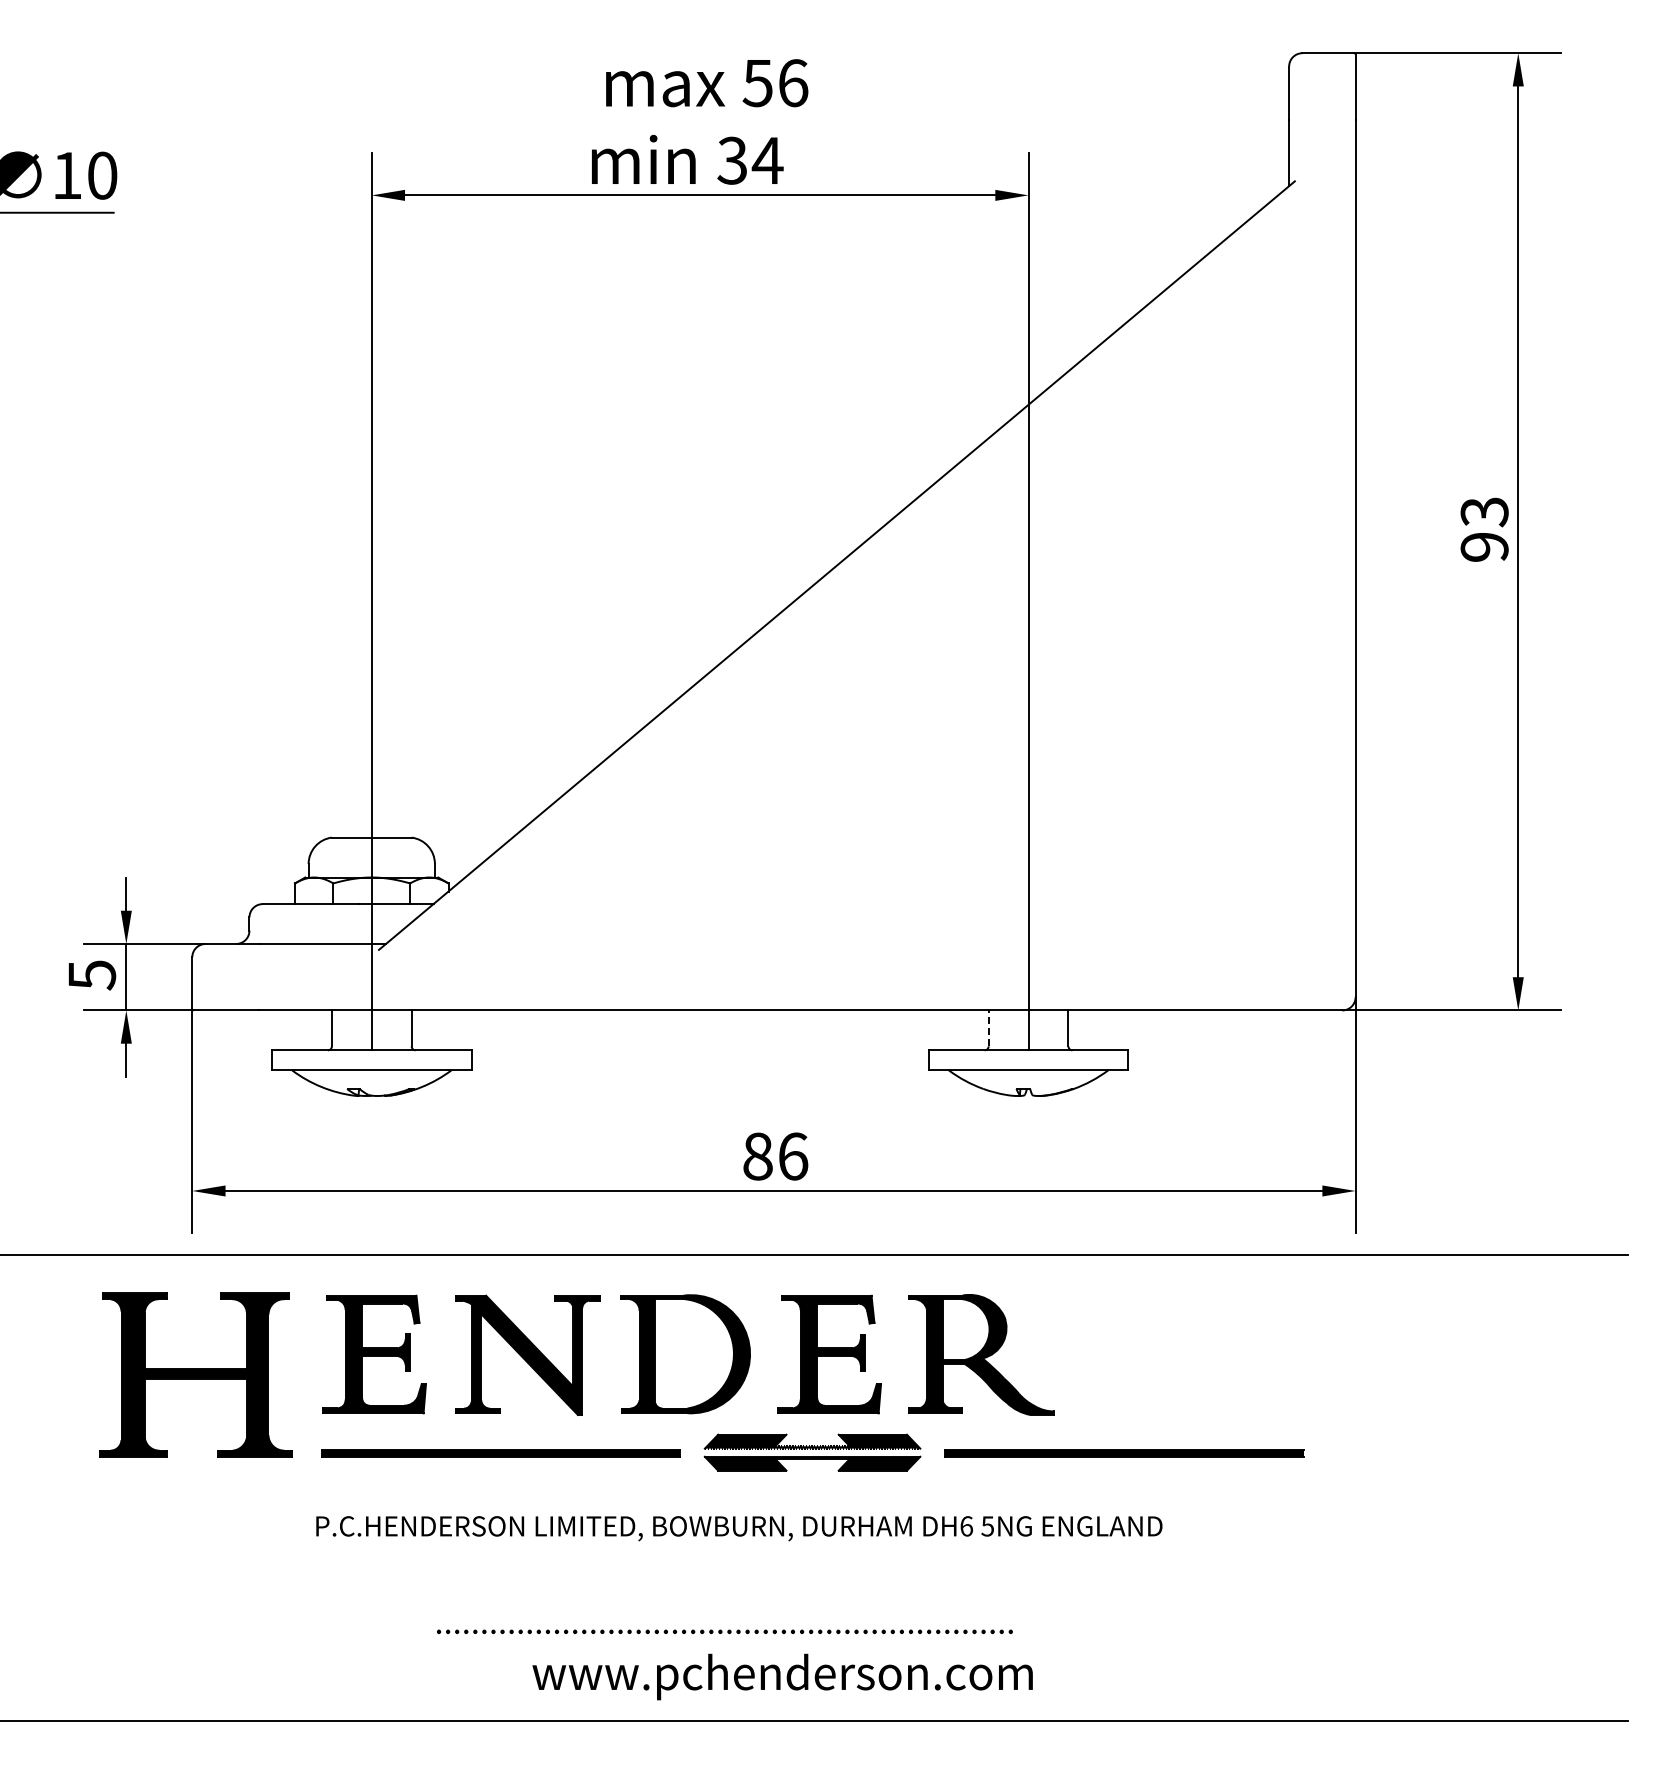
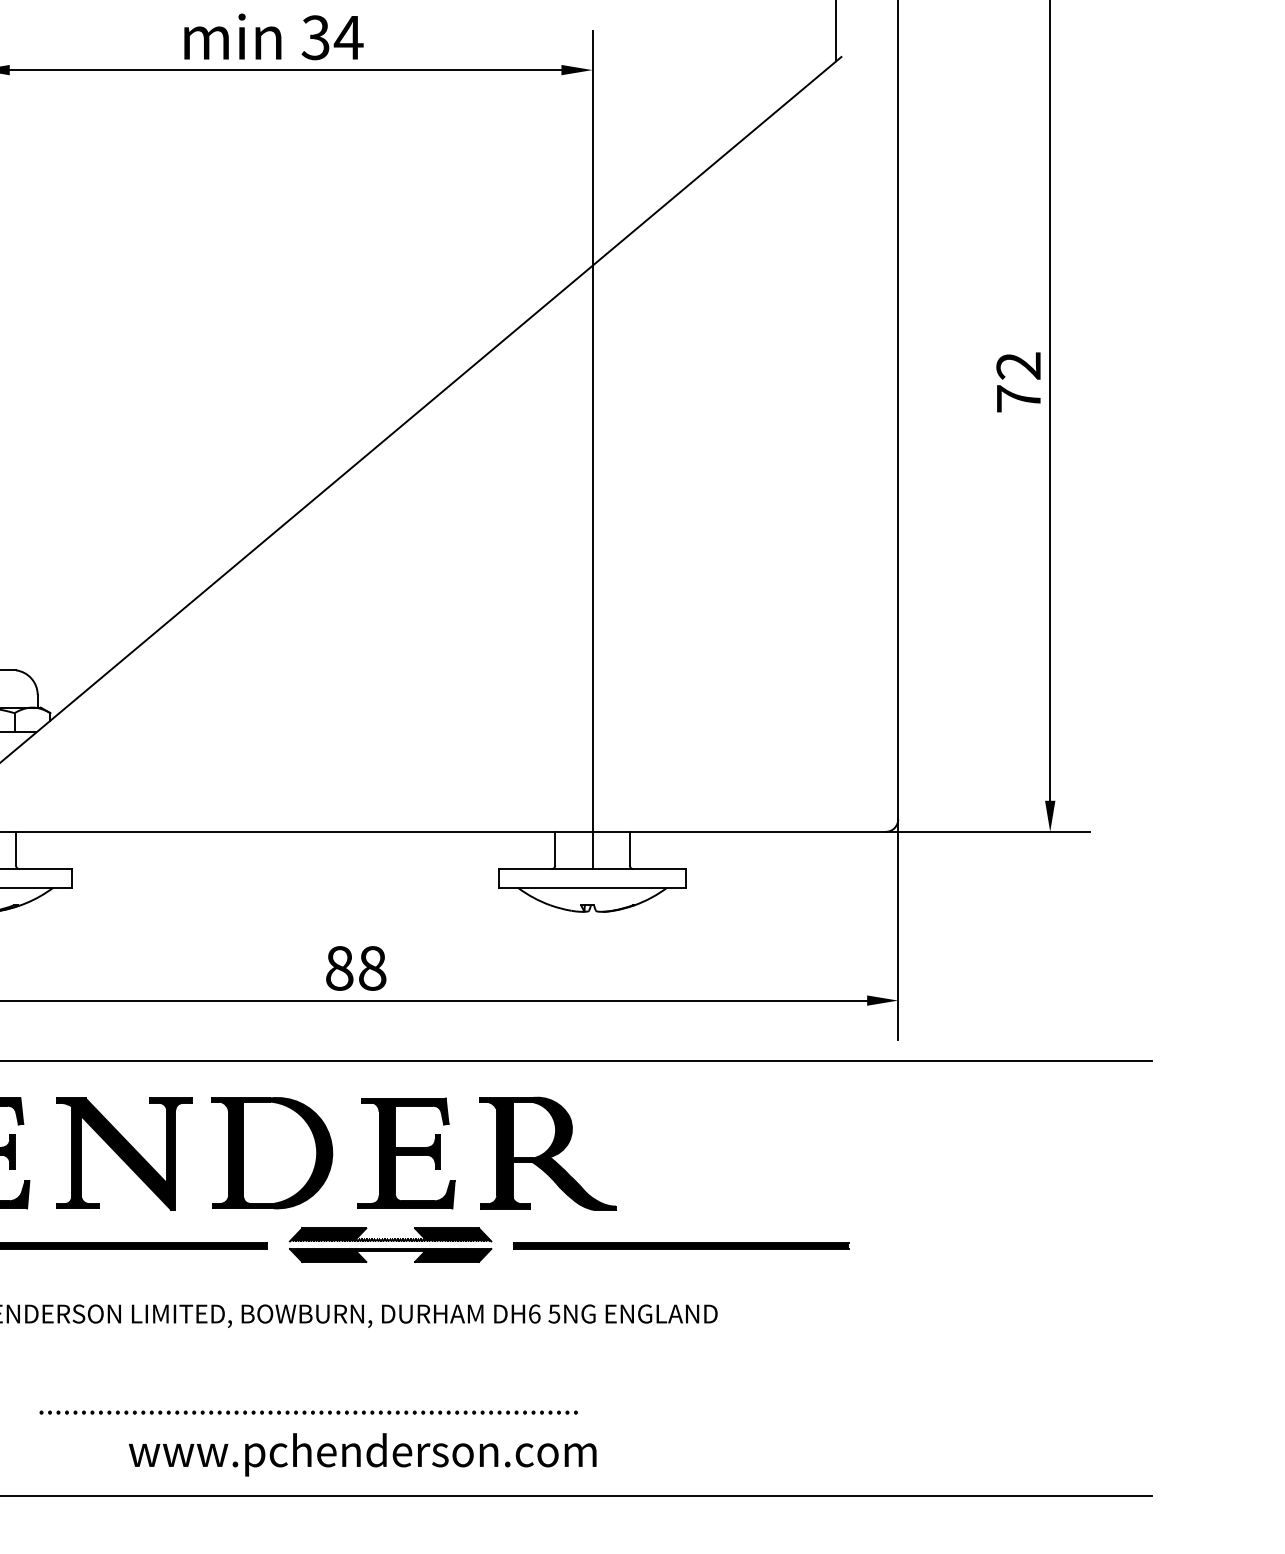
text: (1484, 529) -> (1018, 382), 93 -> 72
line: (988, 1028) -> (555, 848), dashed -> solid
text: (793, 1156) -> (372, 968), 86 -> 88

